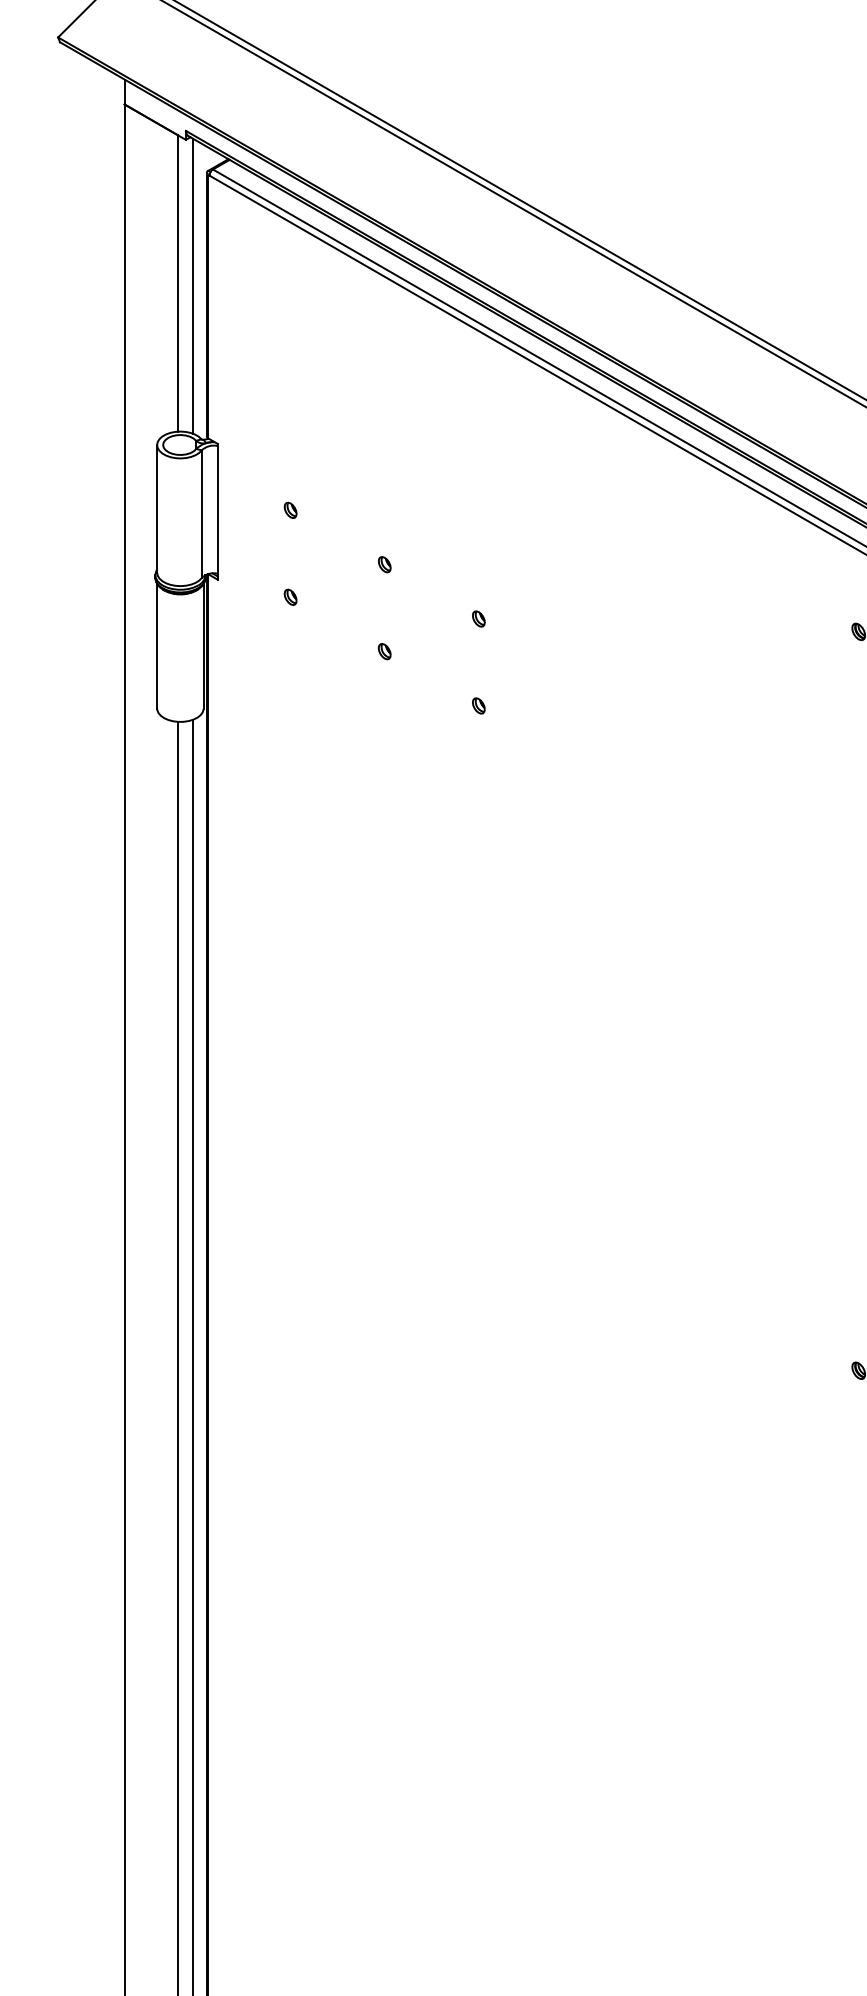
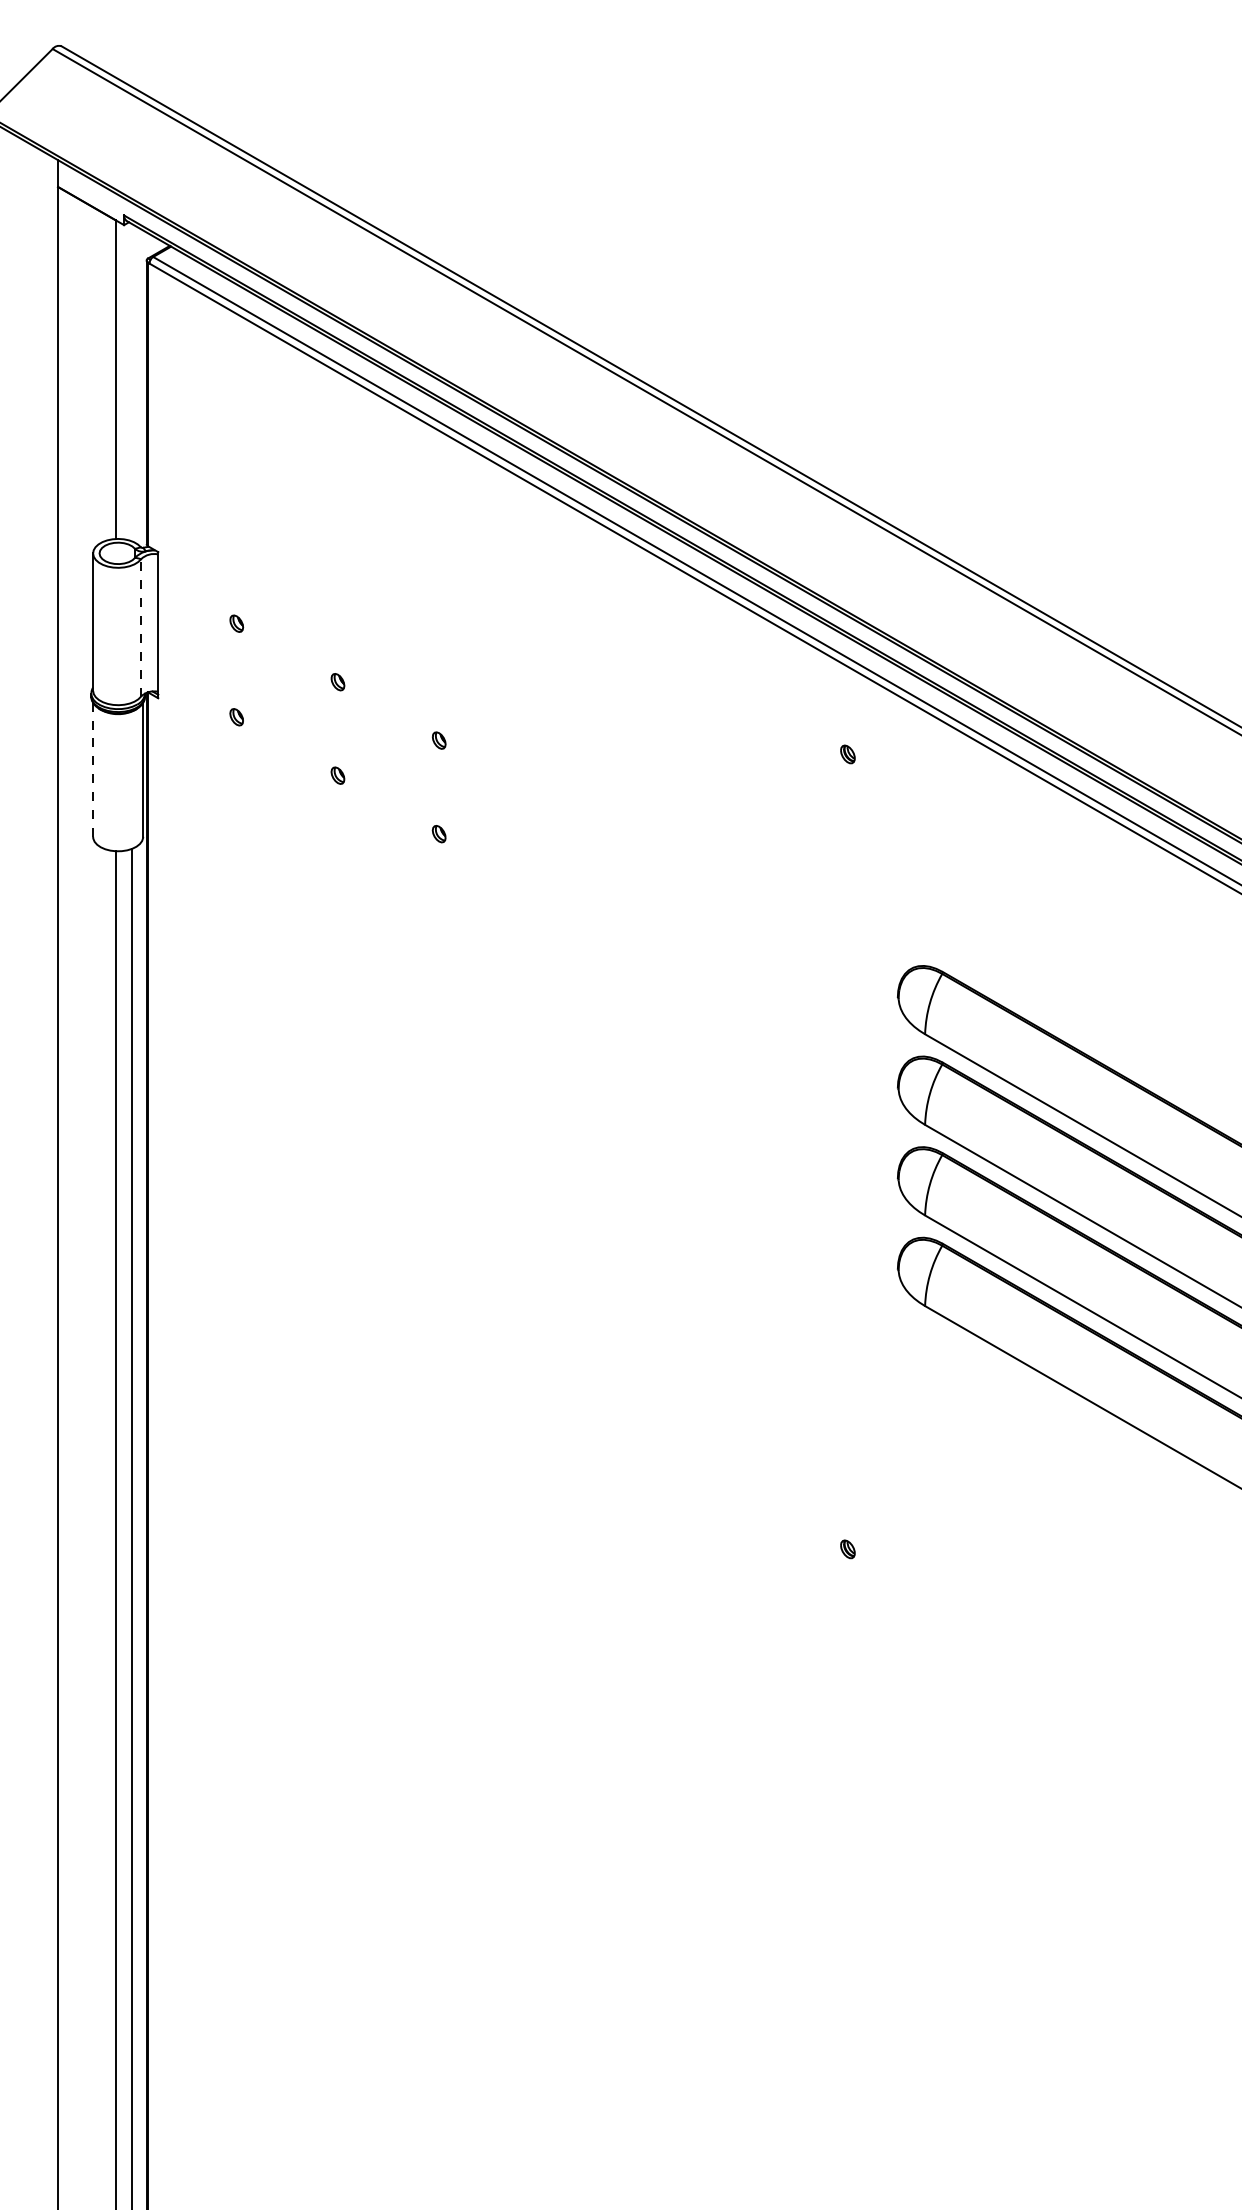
line: (193, 286) -> (132, 382), removed
line: (202, 513) -> (141, 627), solid -> dashed
line: (157, 646) -> (93, 770), solid -> dashed

